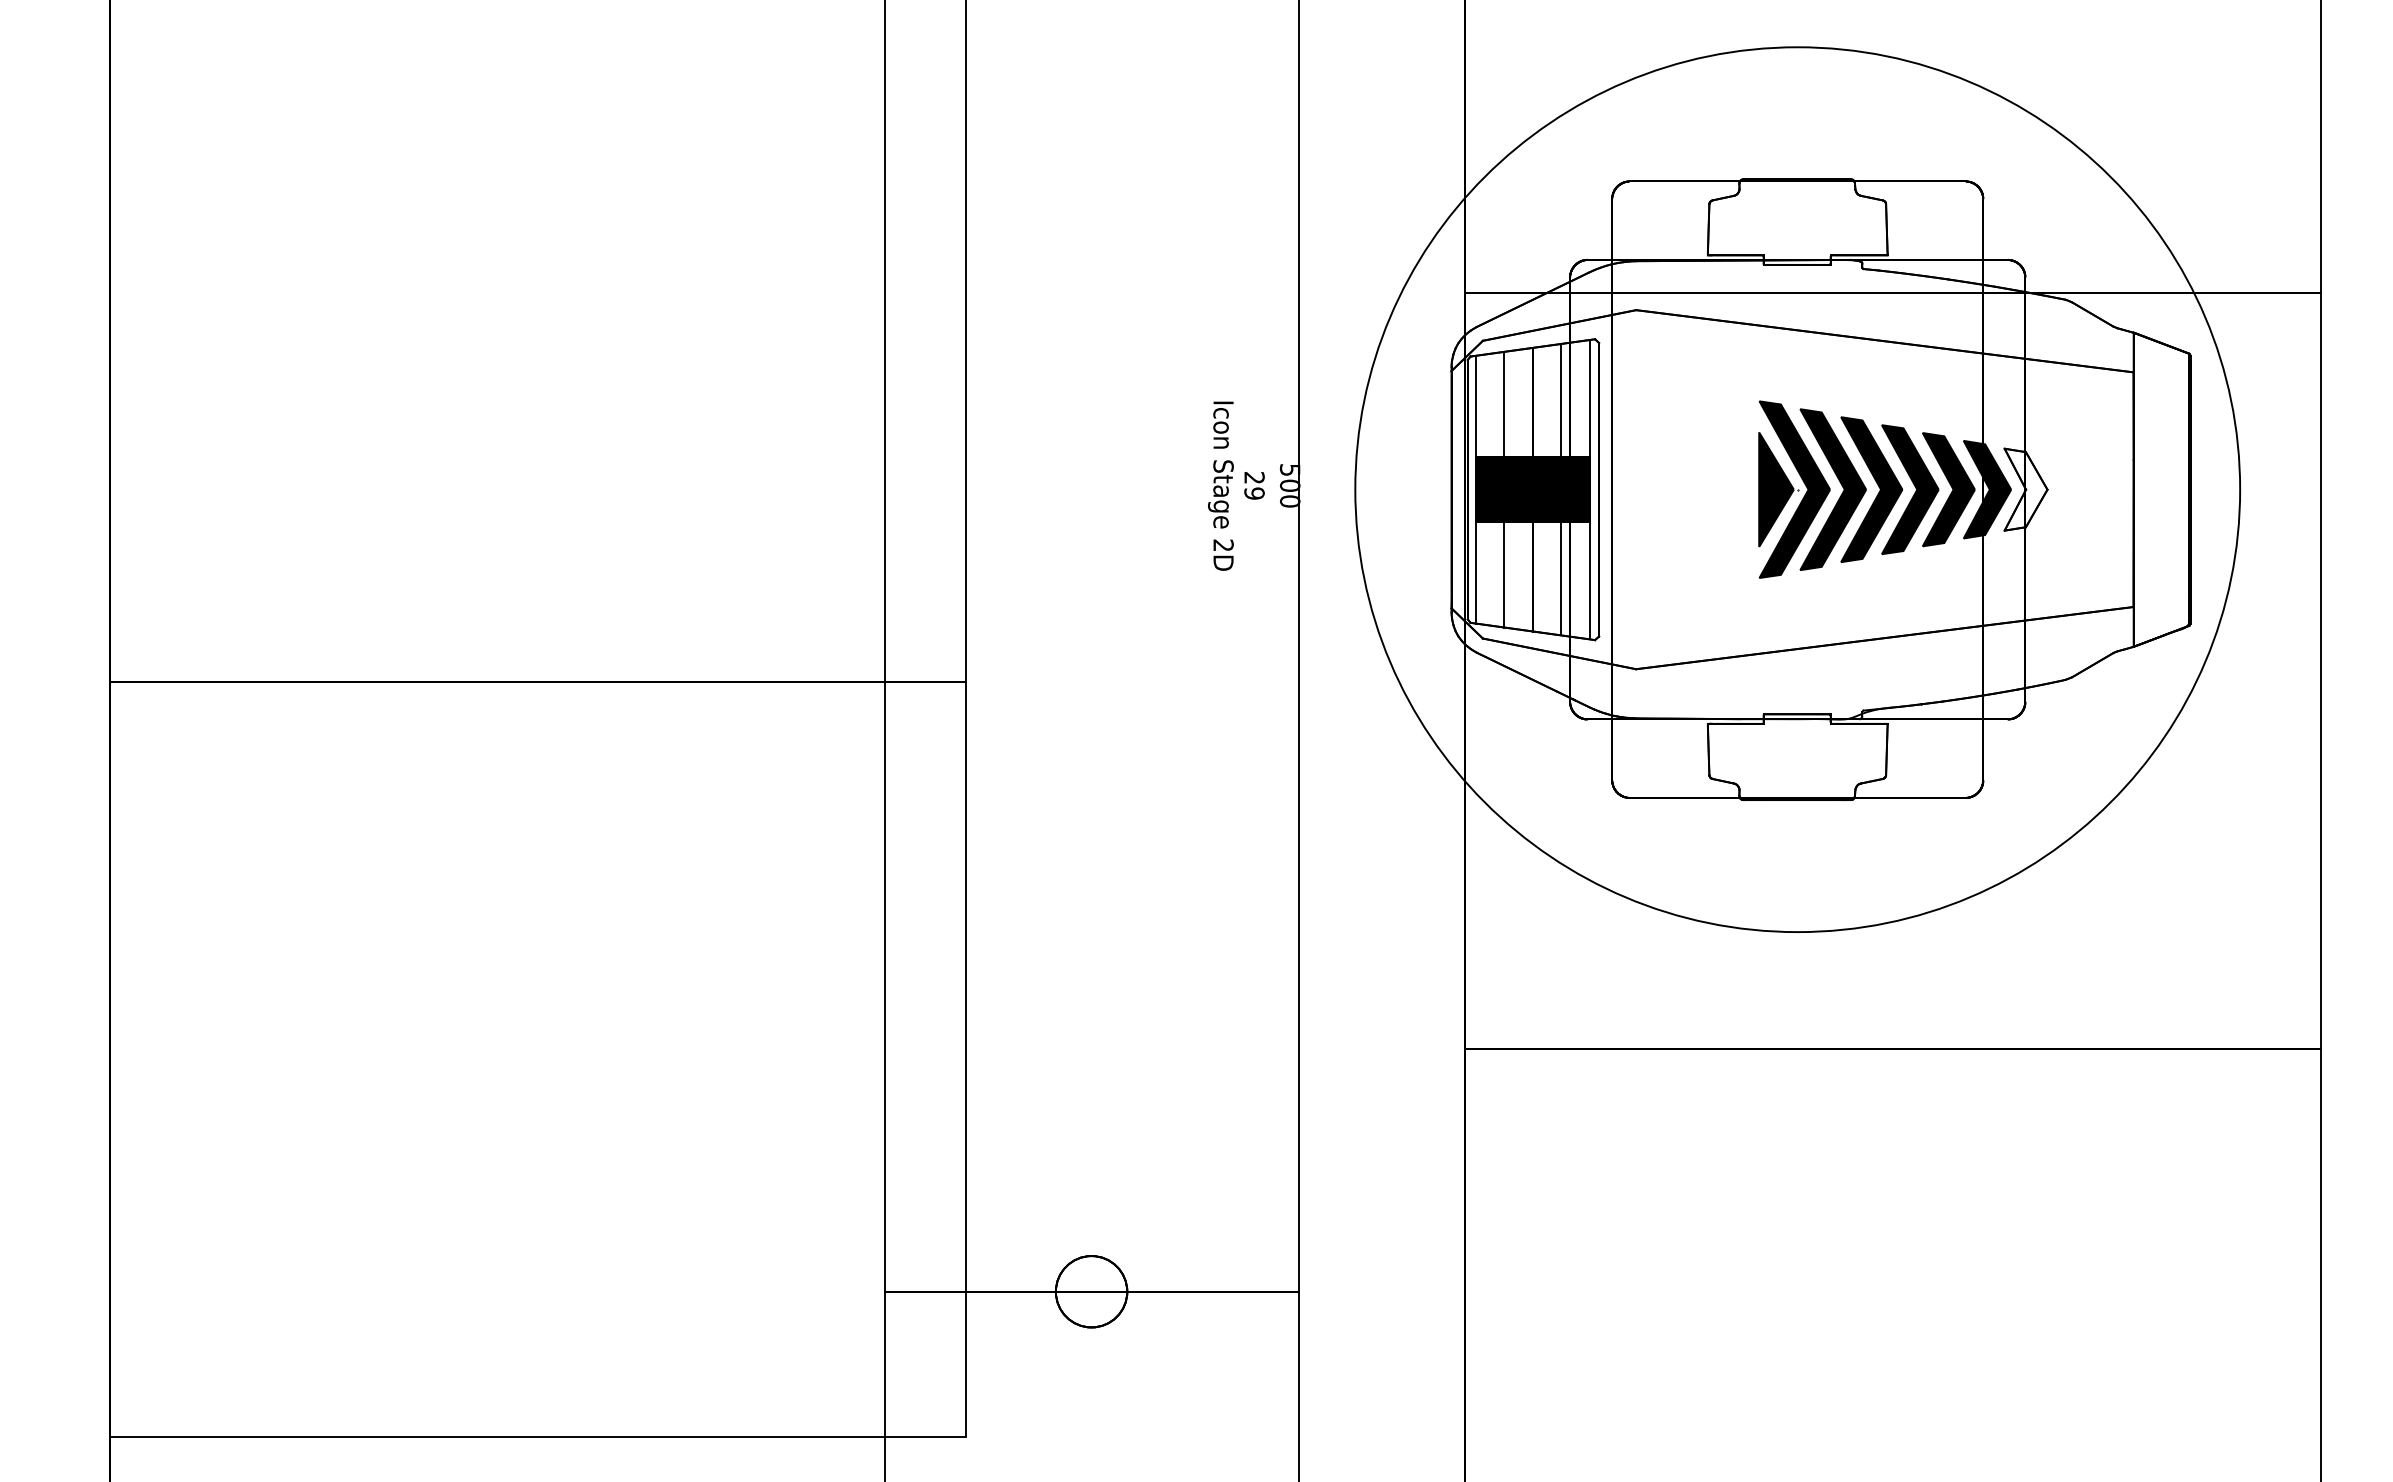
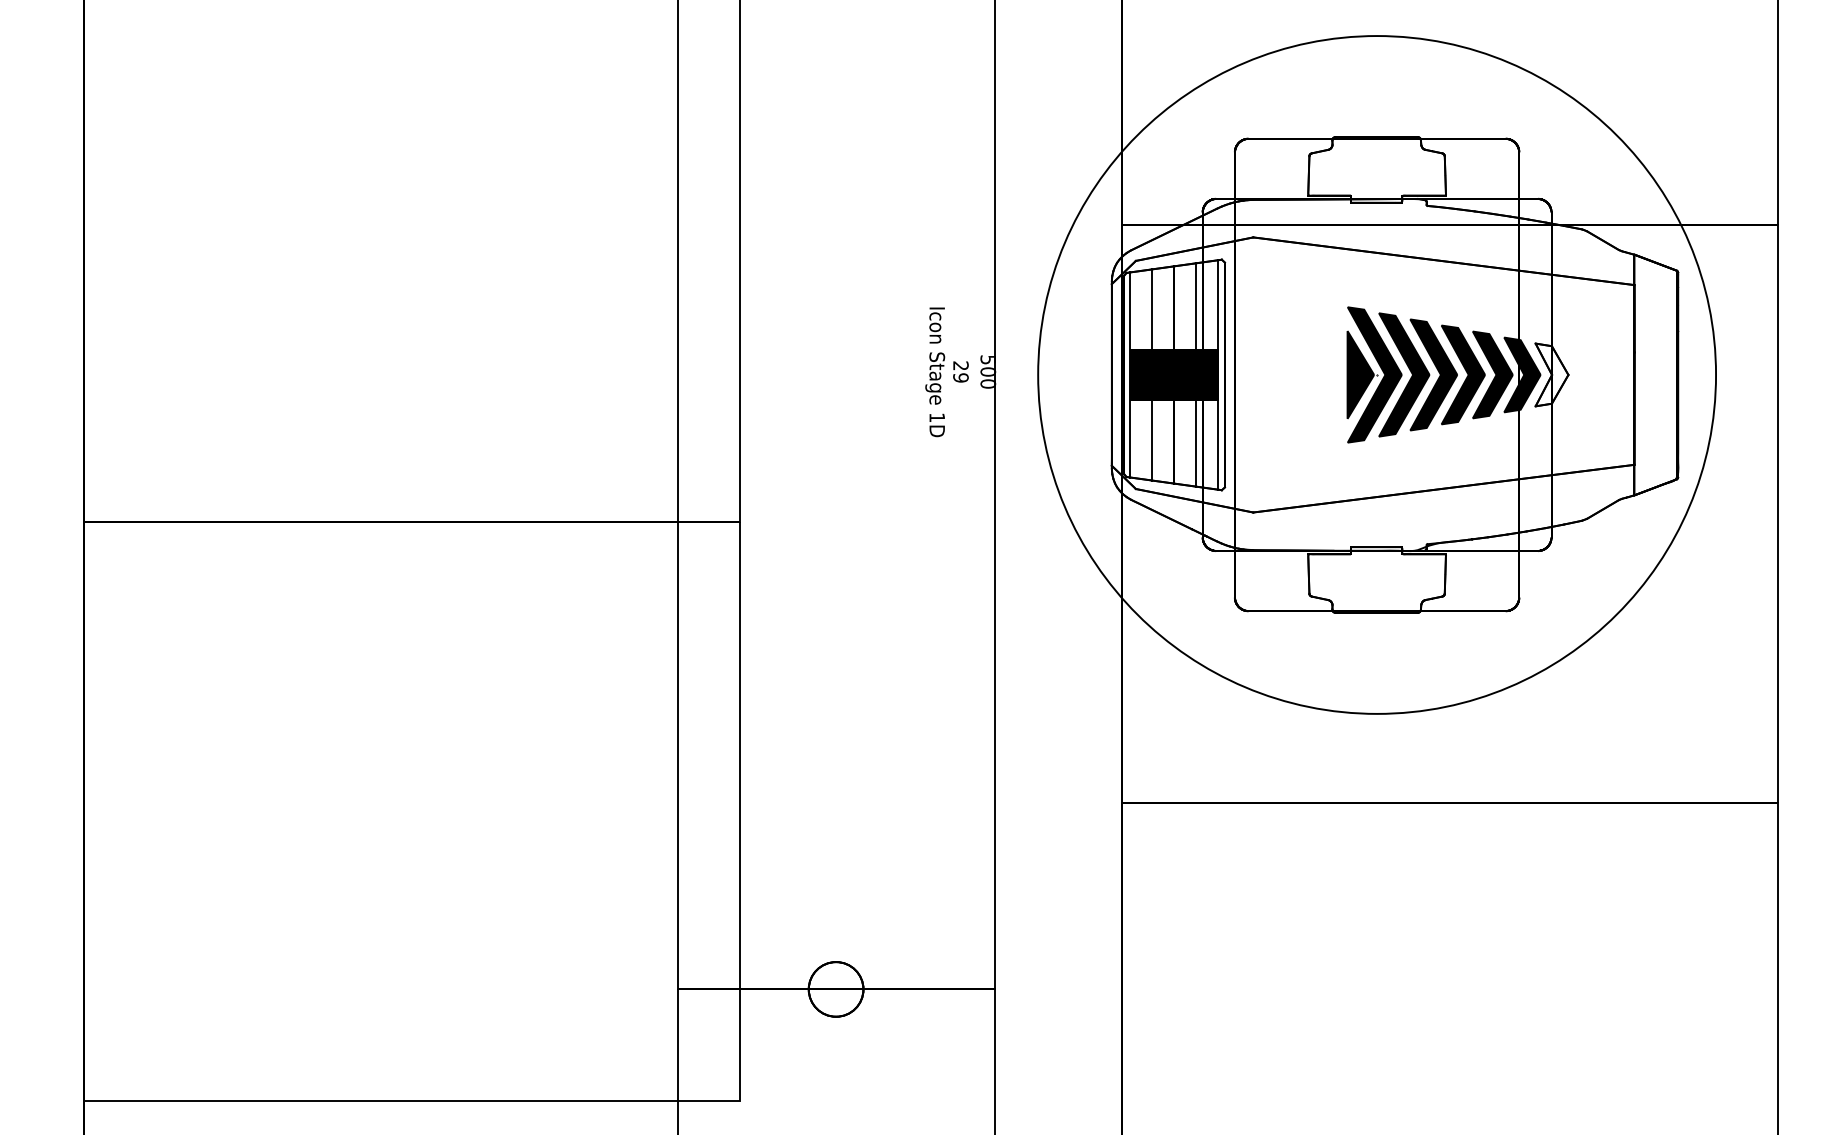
text: (1223, 545) -> (937, 417), 2D -> 1D

